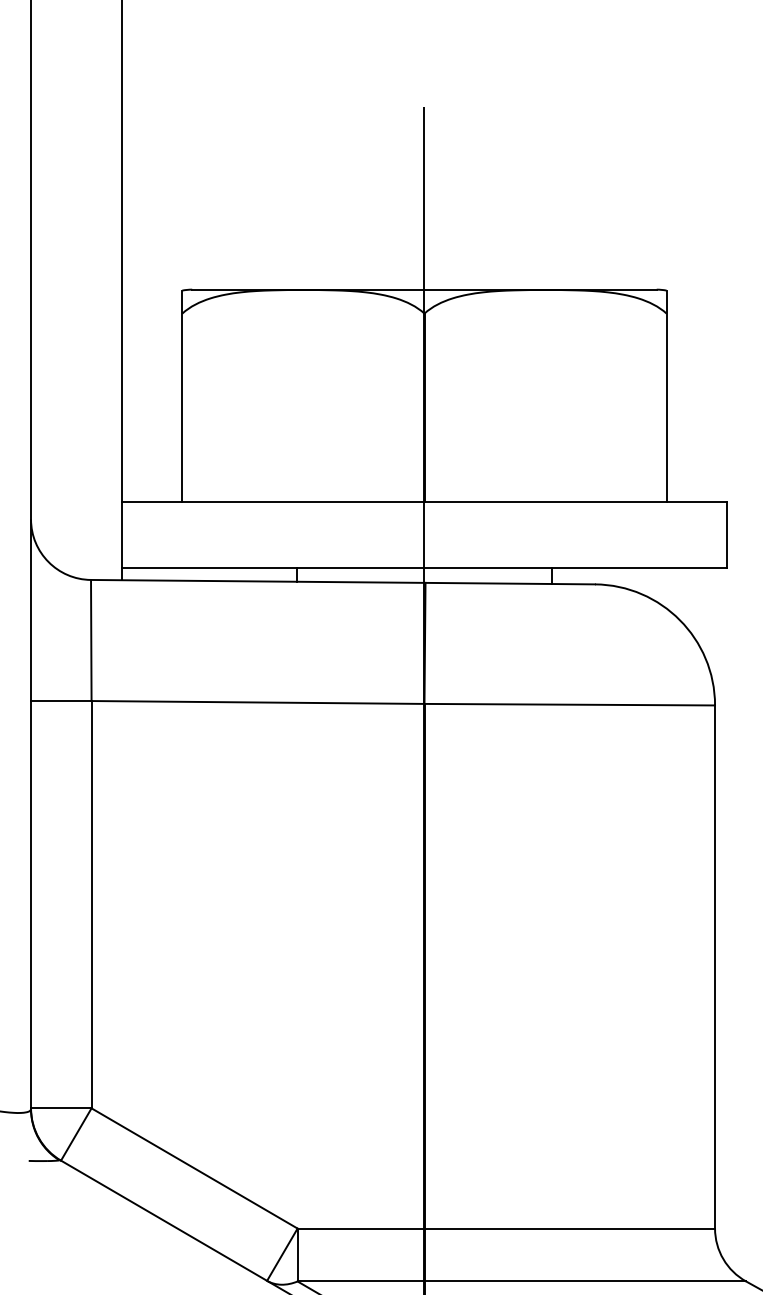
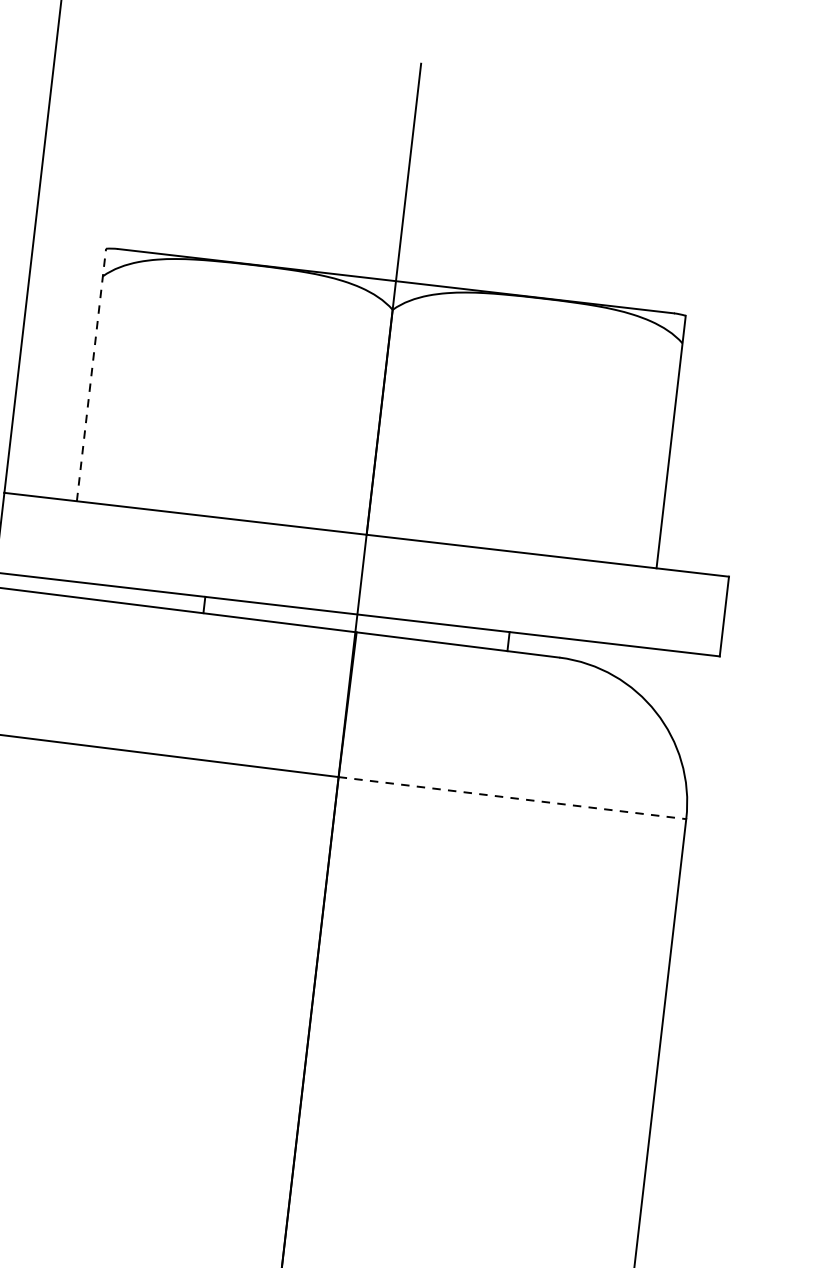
line: (182, 395) -> (91, 374), solid -> dashed
line: (570, 704) -> (513, 797), solid -> dashed

